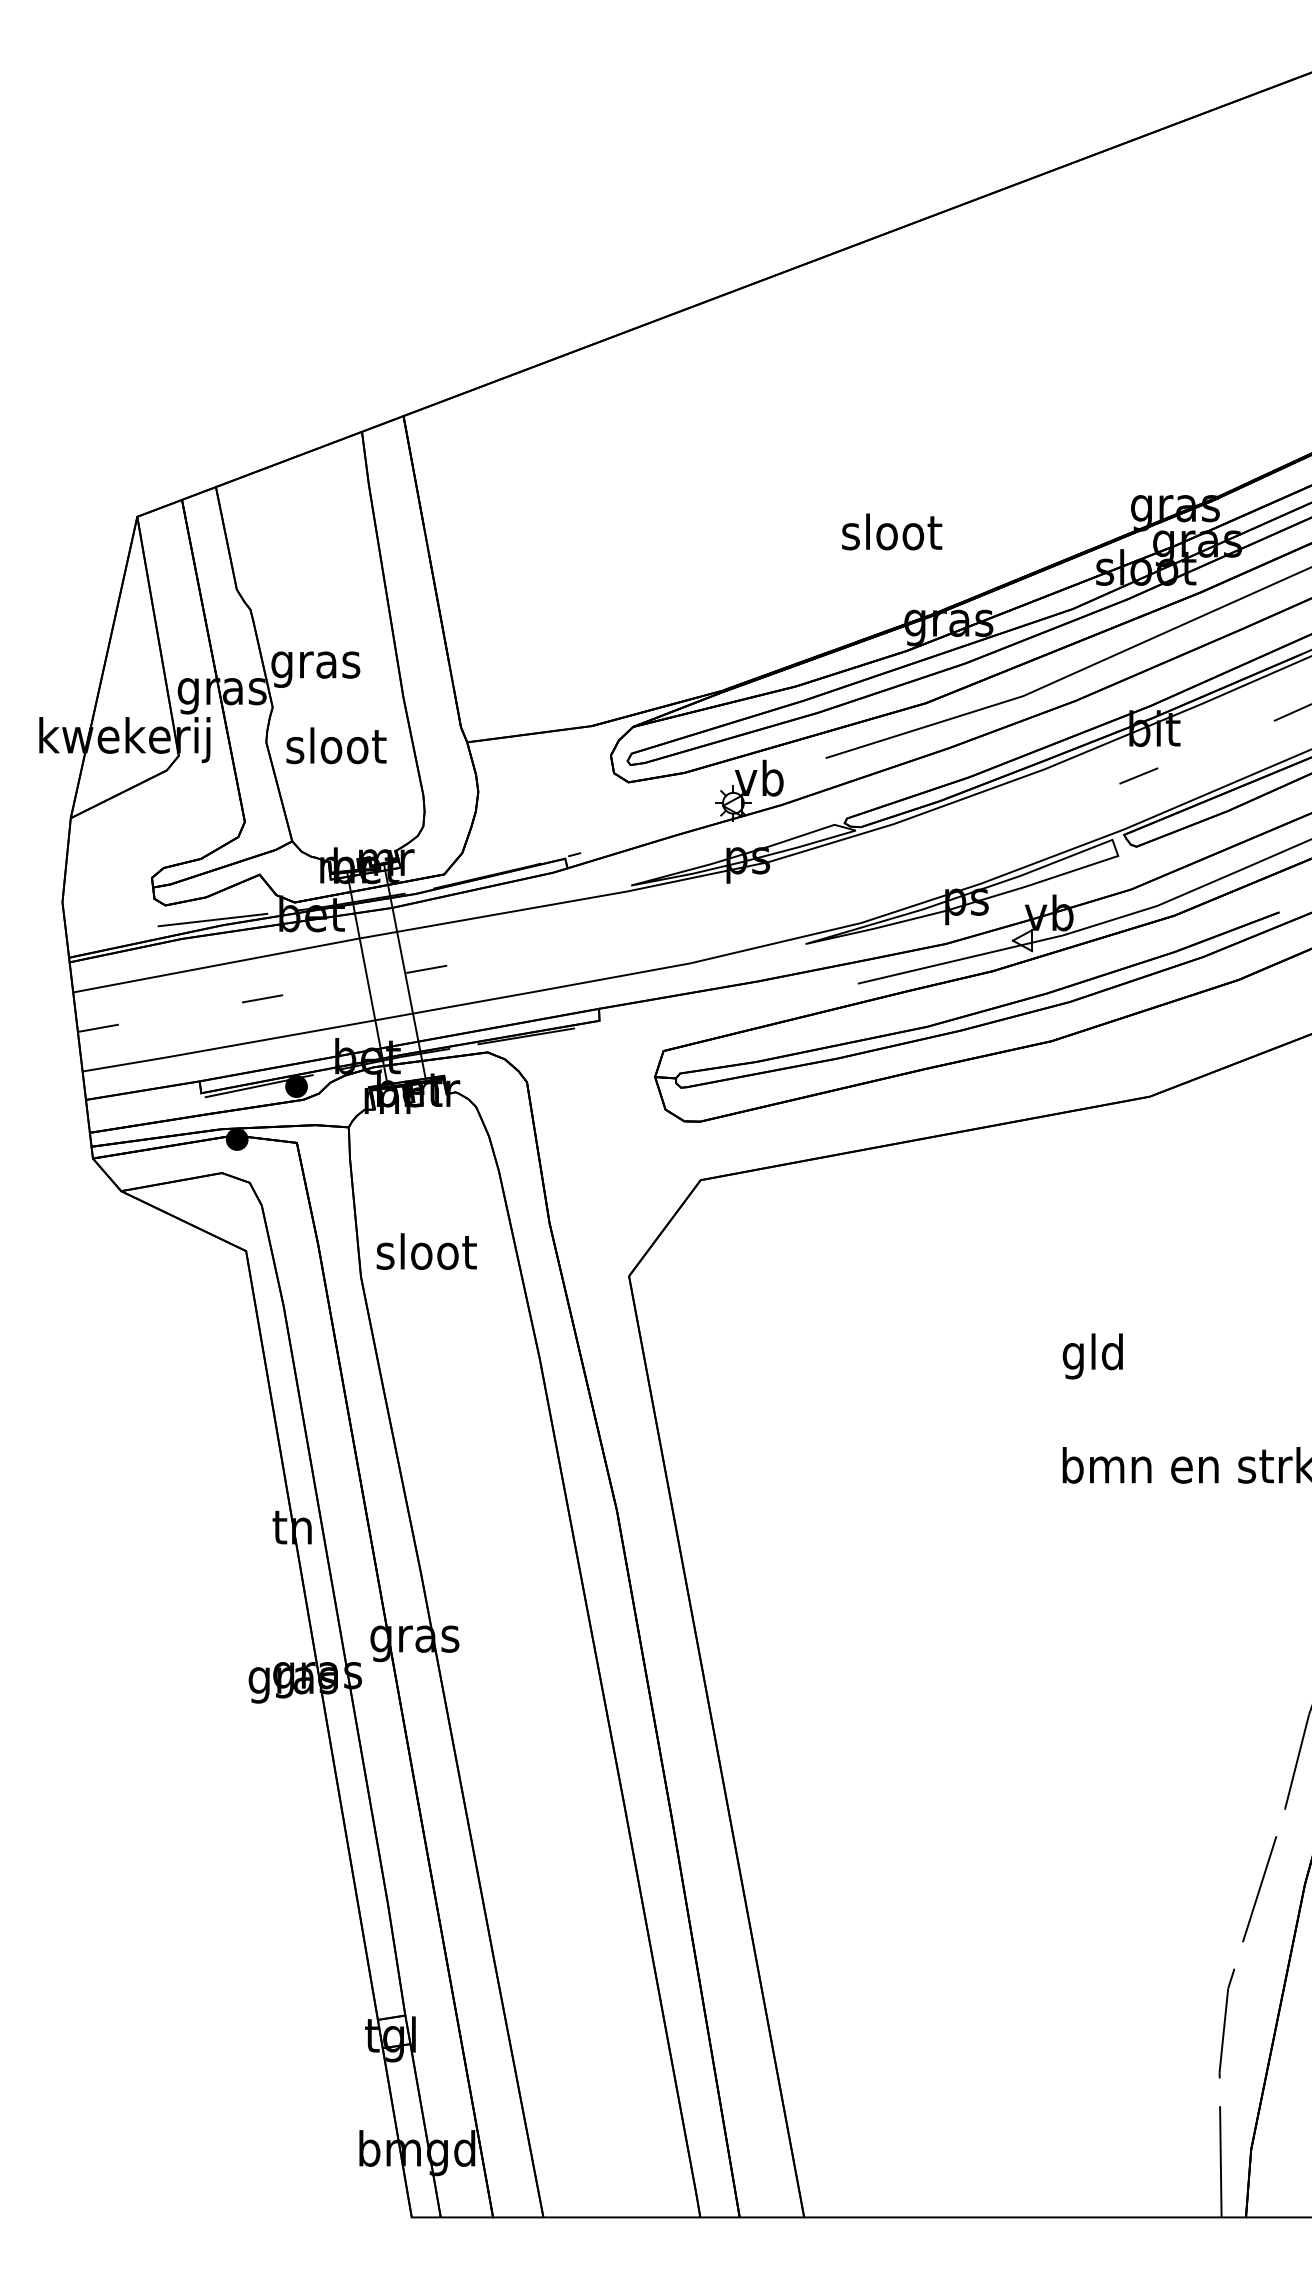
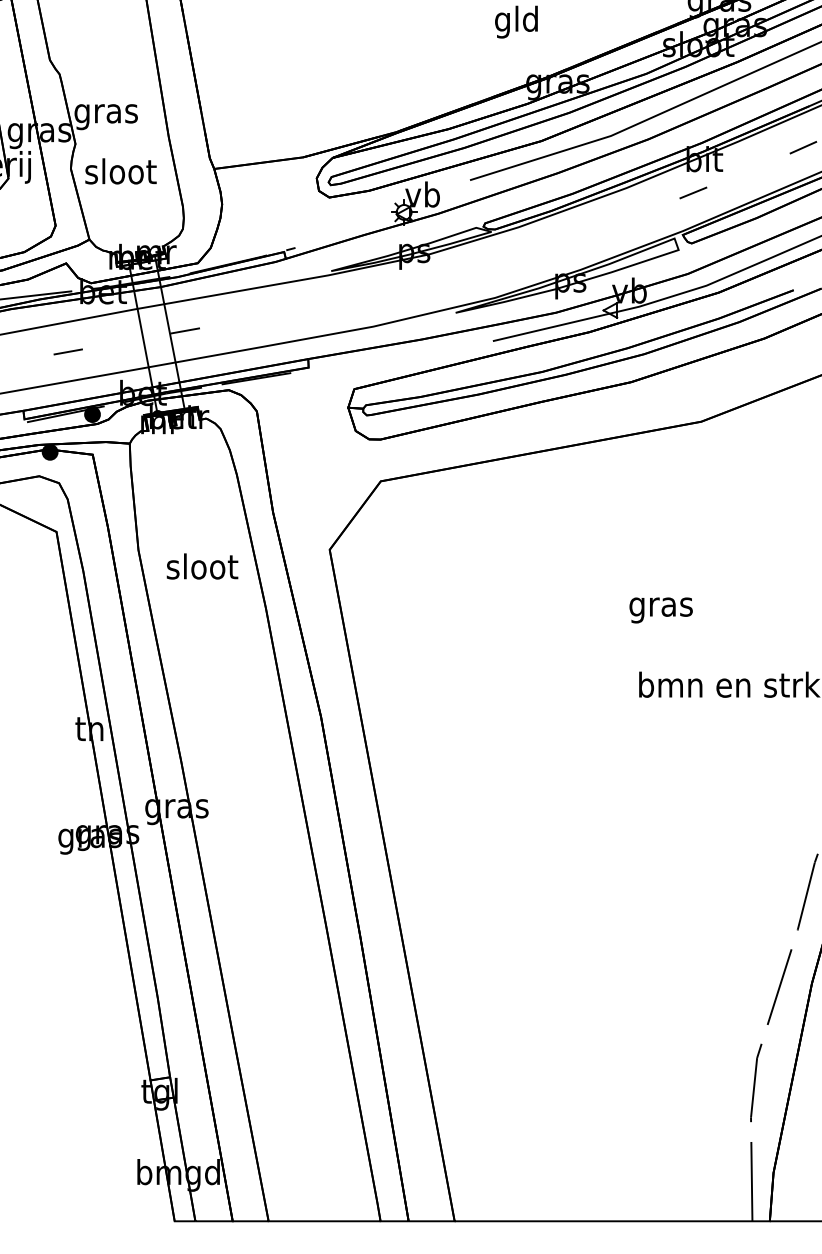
text: (892, 536) -> (517, 22), sloot -> gld
text: (426, 1251) -> (202, 566), moved
text: (1093, 1356) -> (661, 607), gld -> gras

